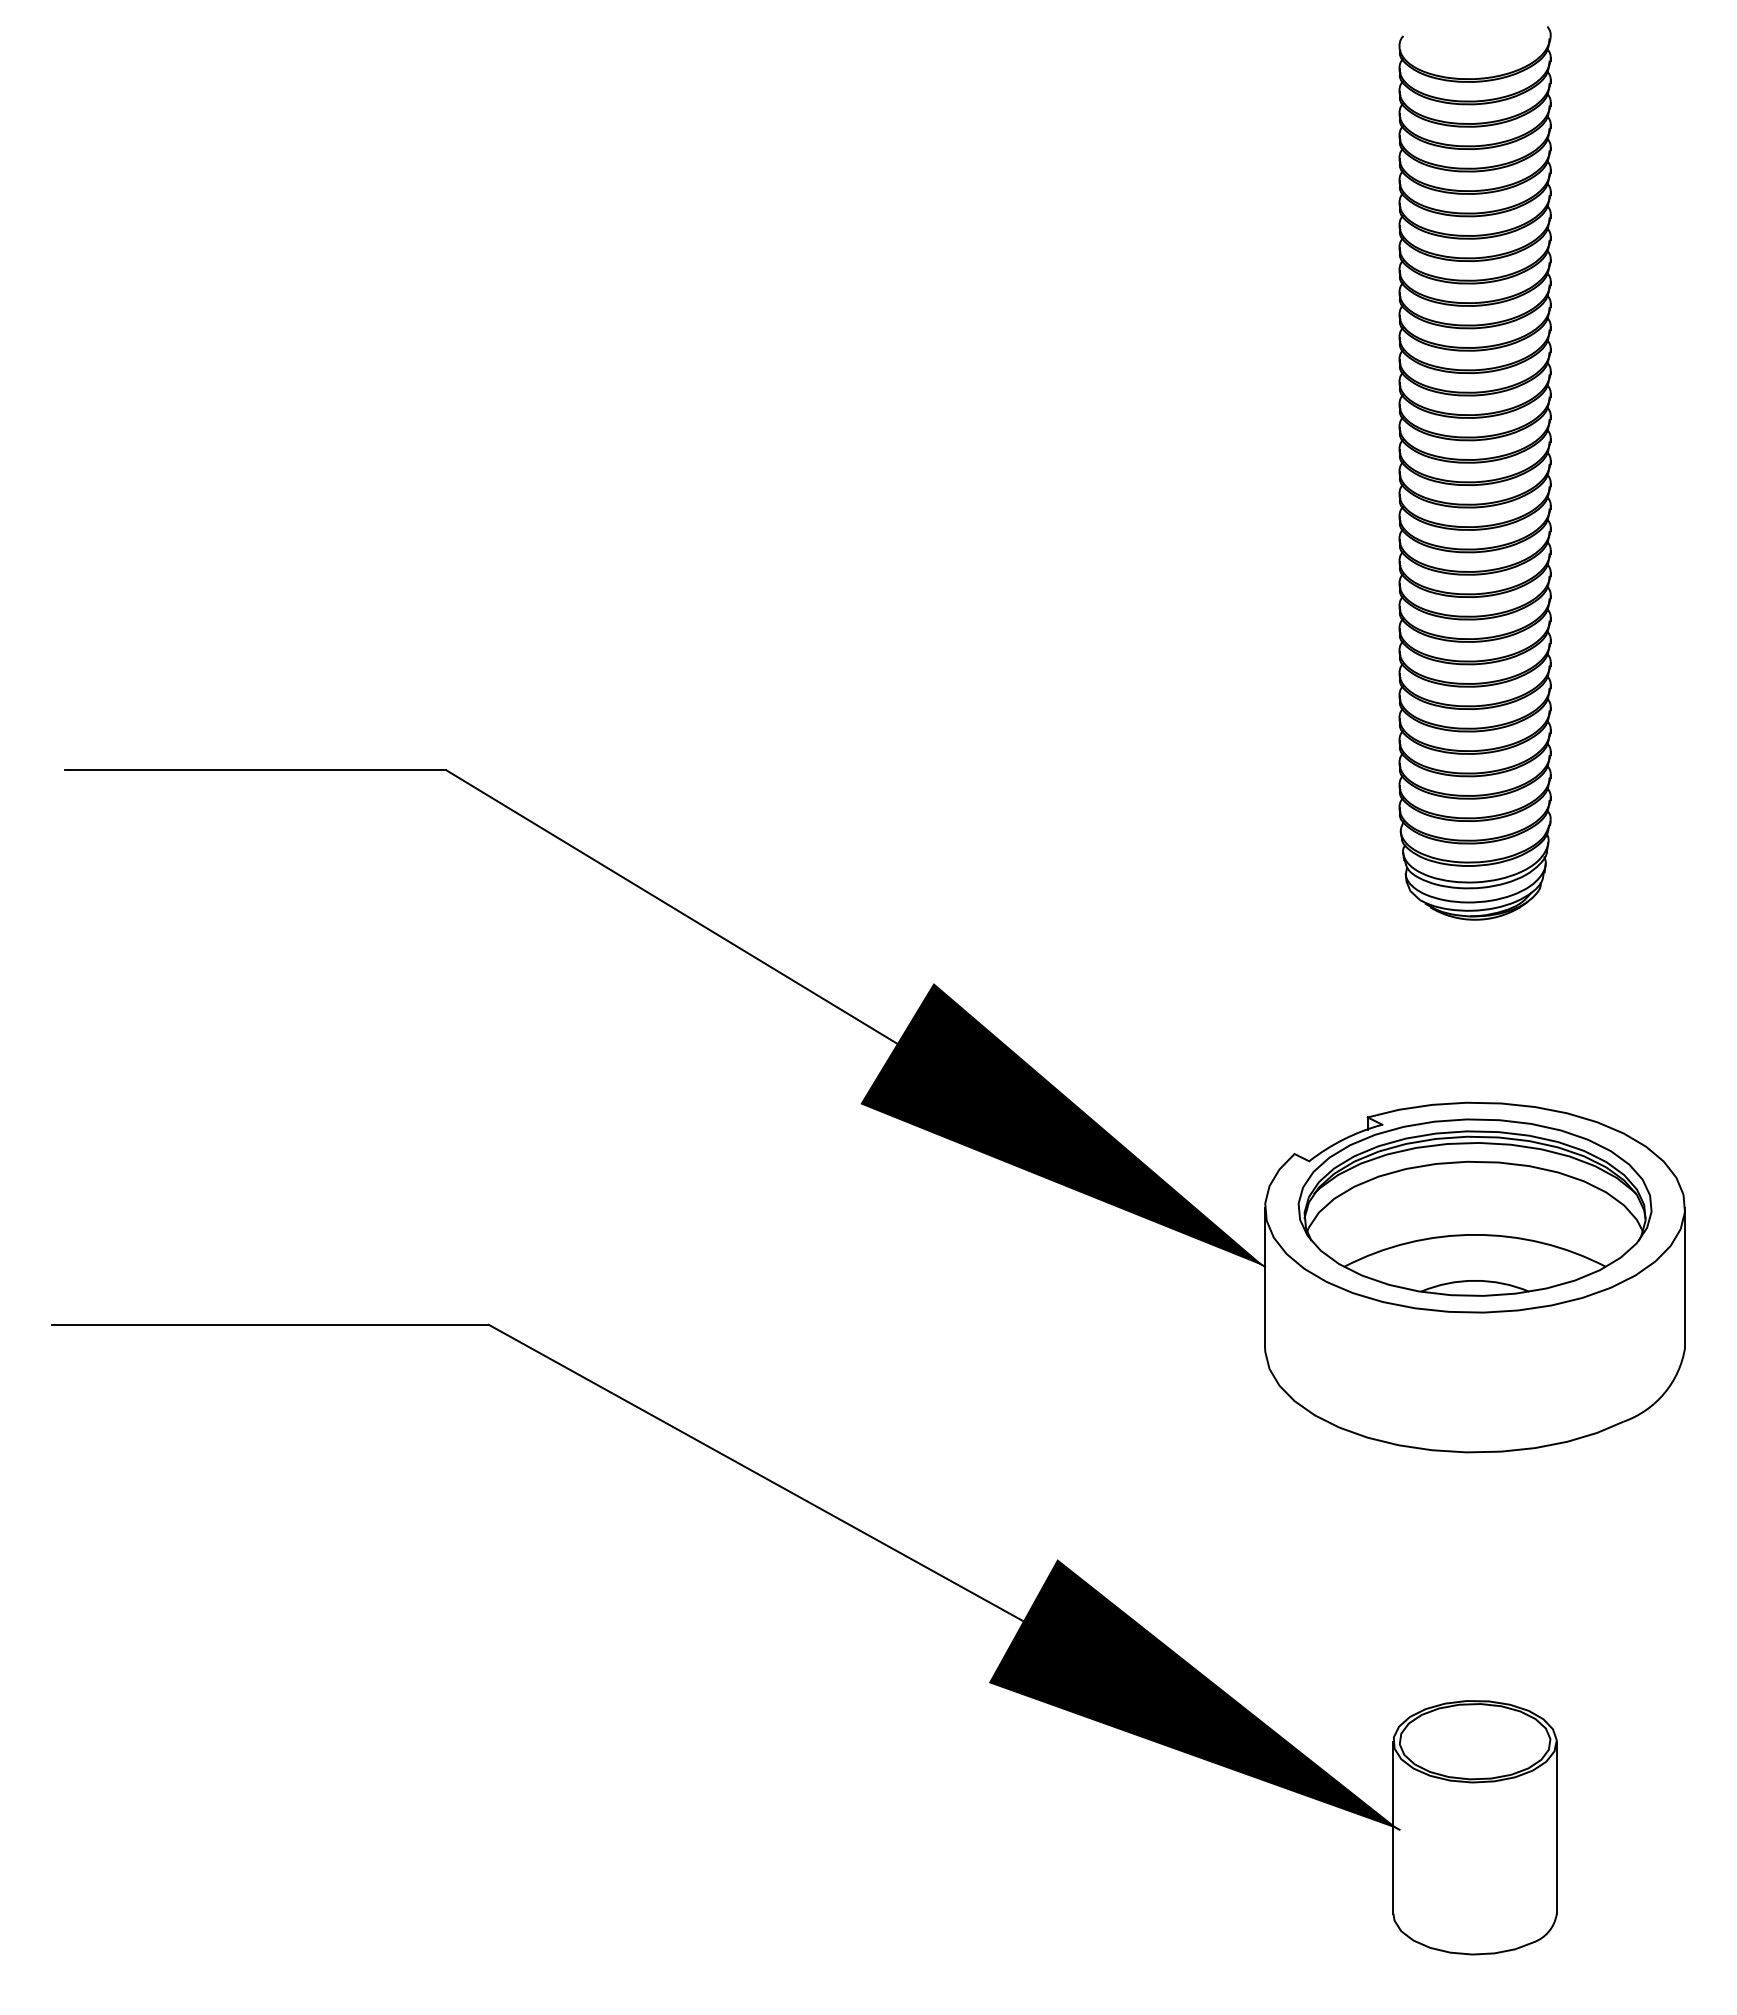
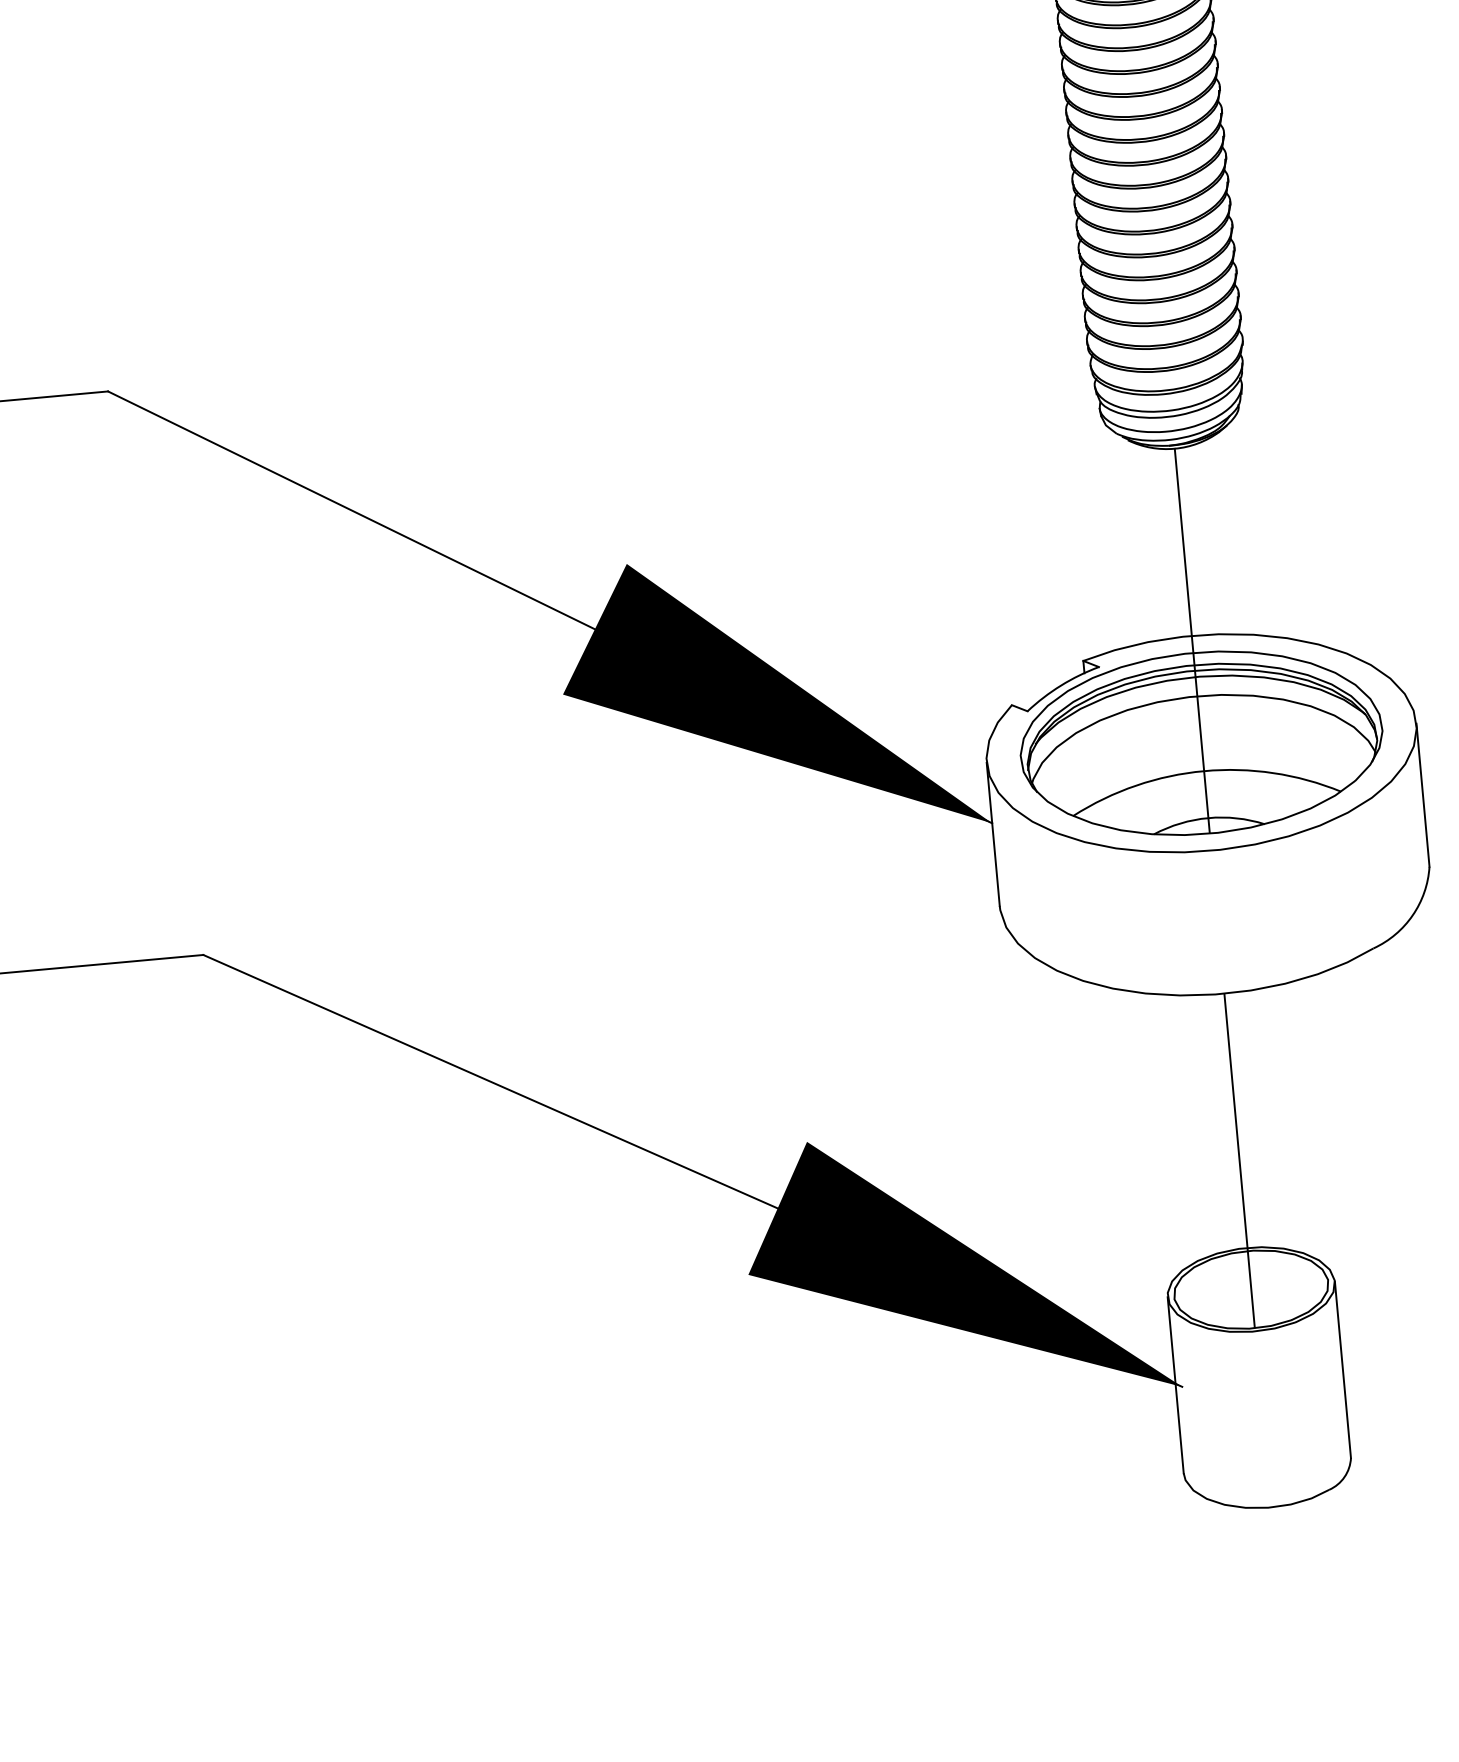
line: (1475, 1107) -> (1192, 640), added
line: (1475, 1615) -> (1239, 1160), added

